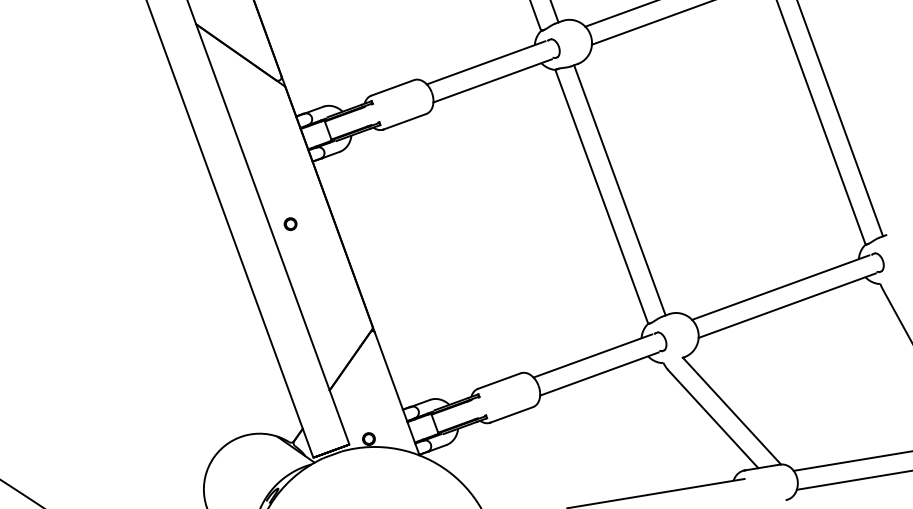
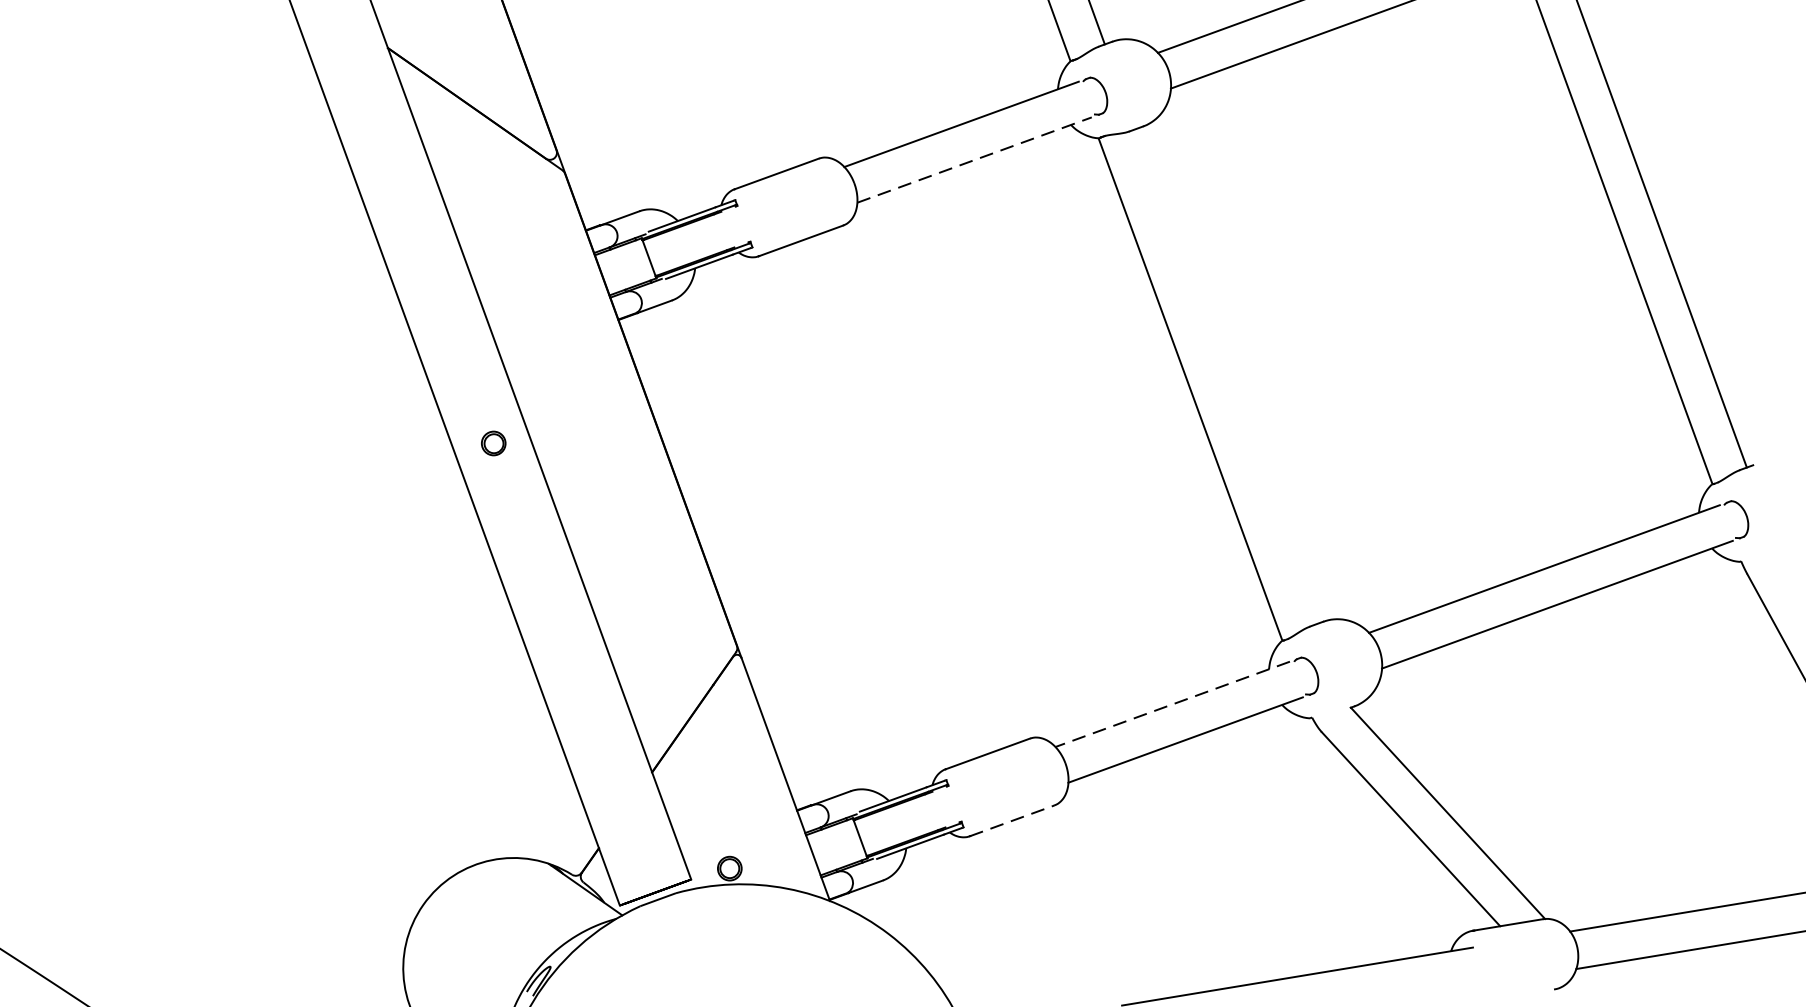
line: (493, 80) -> (976, 159), solid -> dashed
line: (619, 190) -> (1225, 376), removed
part: (290, 223) -> (493, 442), moved
line: (592, 356) -> (1172, 705), solid -> dashed
line: (511, 414) -> (1011, 820), solid -> dashed

